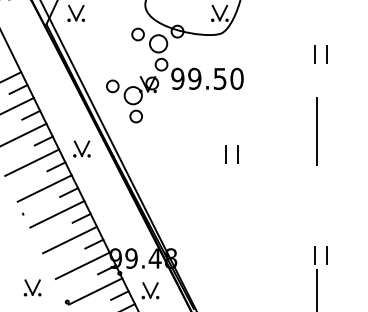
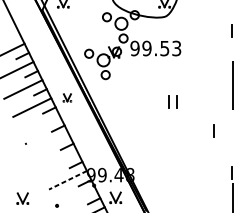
text: (236, 78) -> (176, 48), 99.50 -> 99.53
part: (81, 148) -> (67, 97), size x0.7
line: (44, 188) -> (41, 125), removed
line: (288, 195) -> (213, 130), added
line: (57, 214) -> (50, 144), removed
line: (70, 239) -> (59, 161), removed
line: (82, 265) -> (67, 180), solid -> dashed
part: (32, 287) -> (22, 198), moved
line: (95, 291) -> (76, 198), removed

